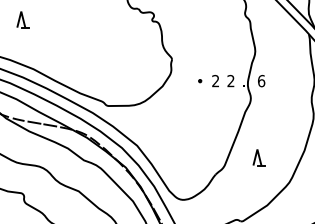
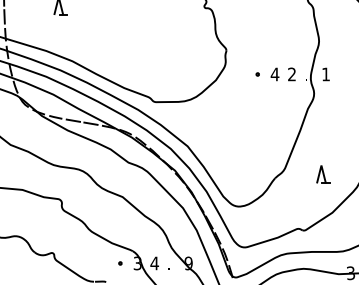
text: (215, 81) -> (274, 74), 2 -> 4
text: (261, 81) -> (326, 74), 6 -> 1
part: (259, 157) -> (323, 174), moved

